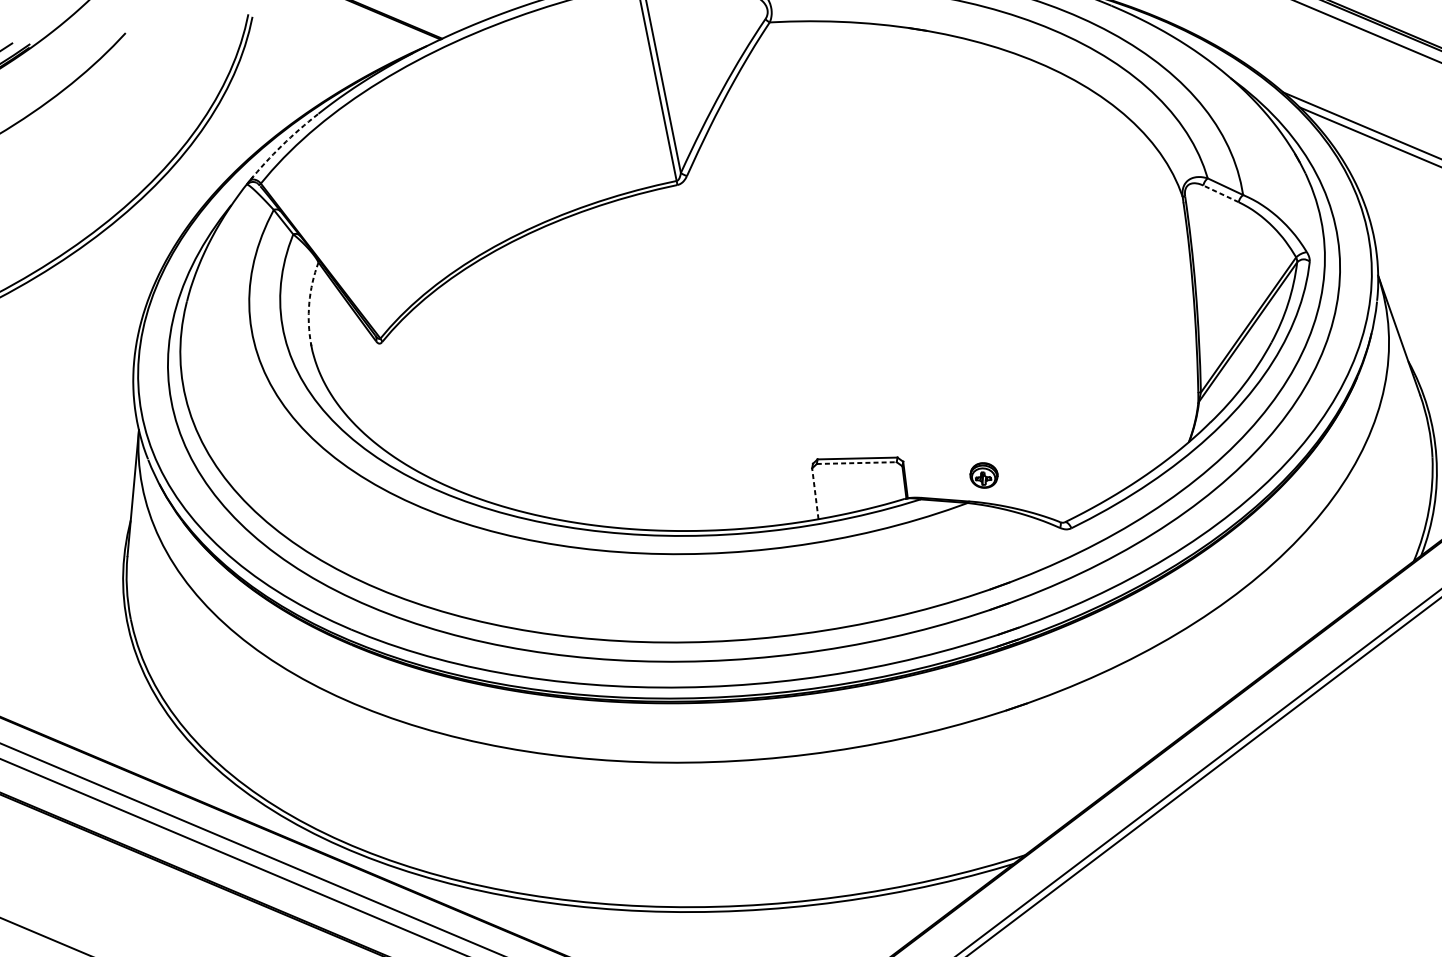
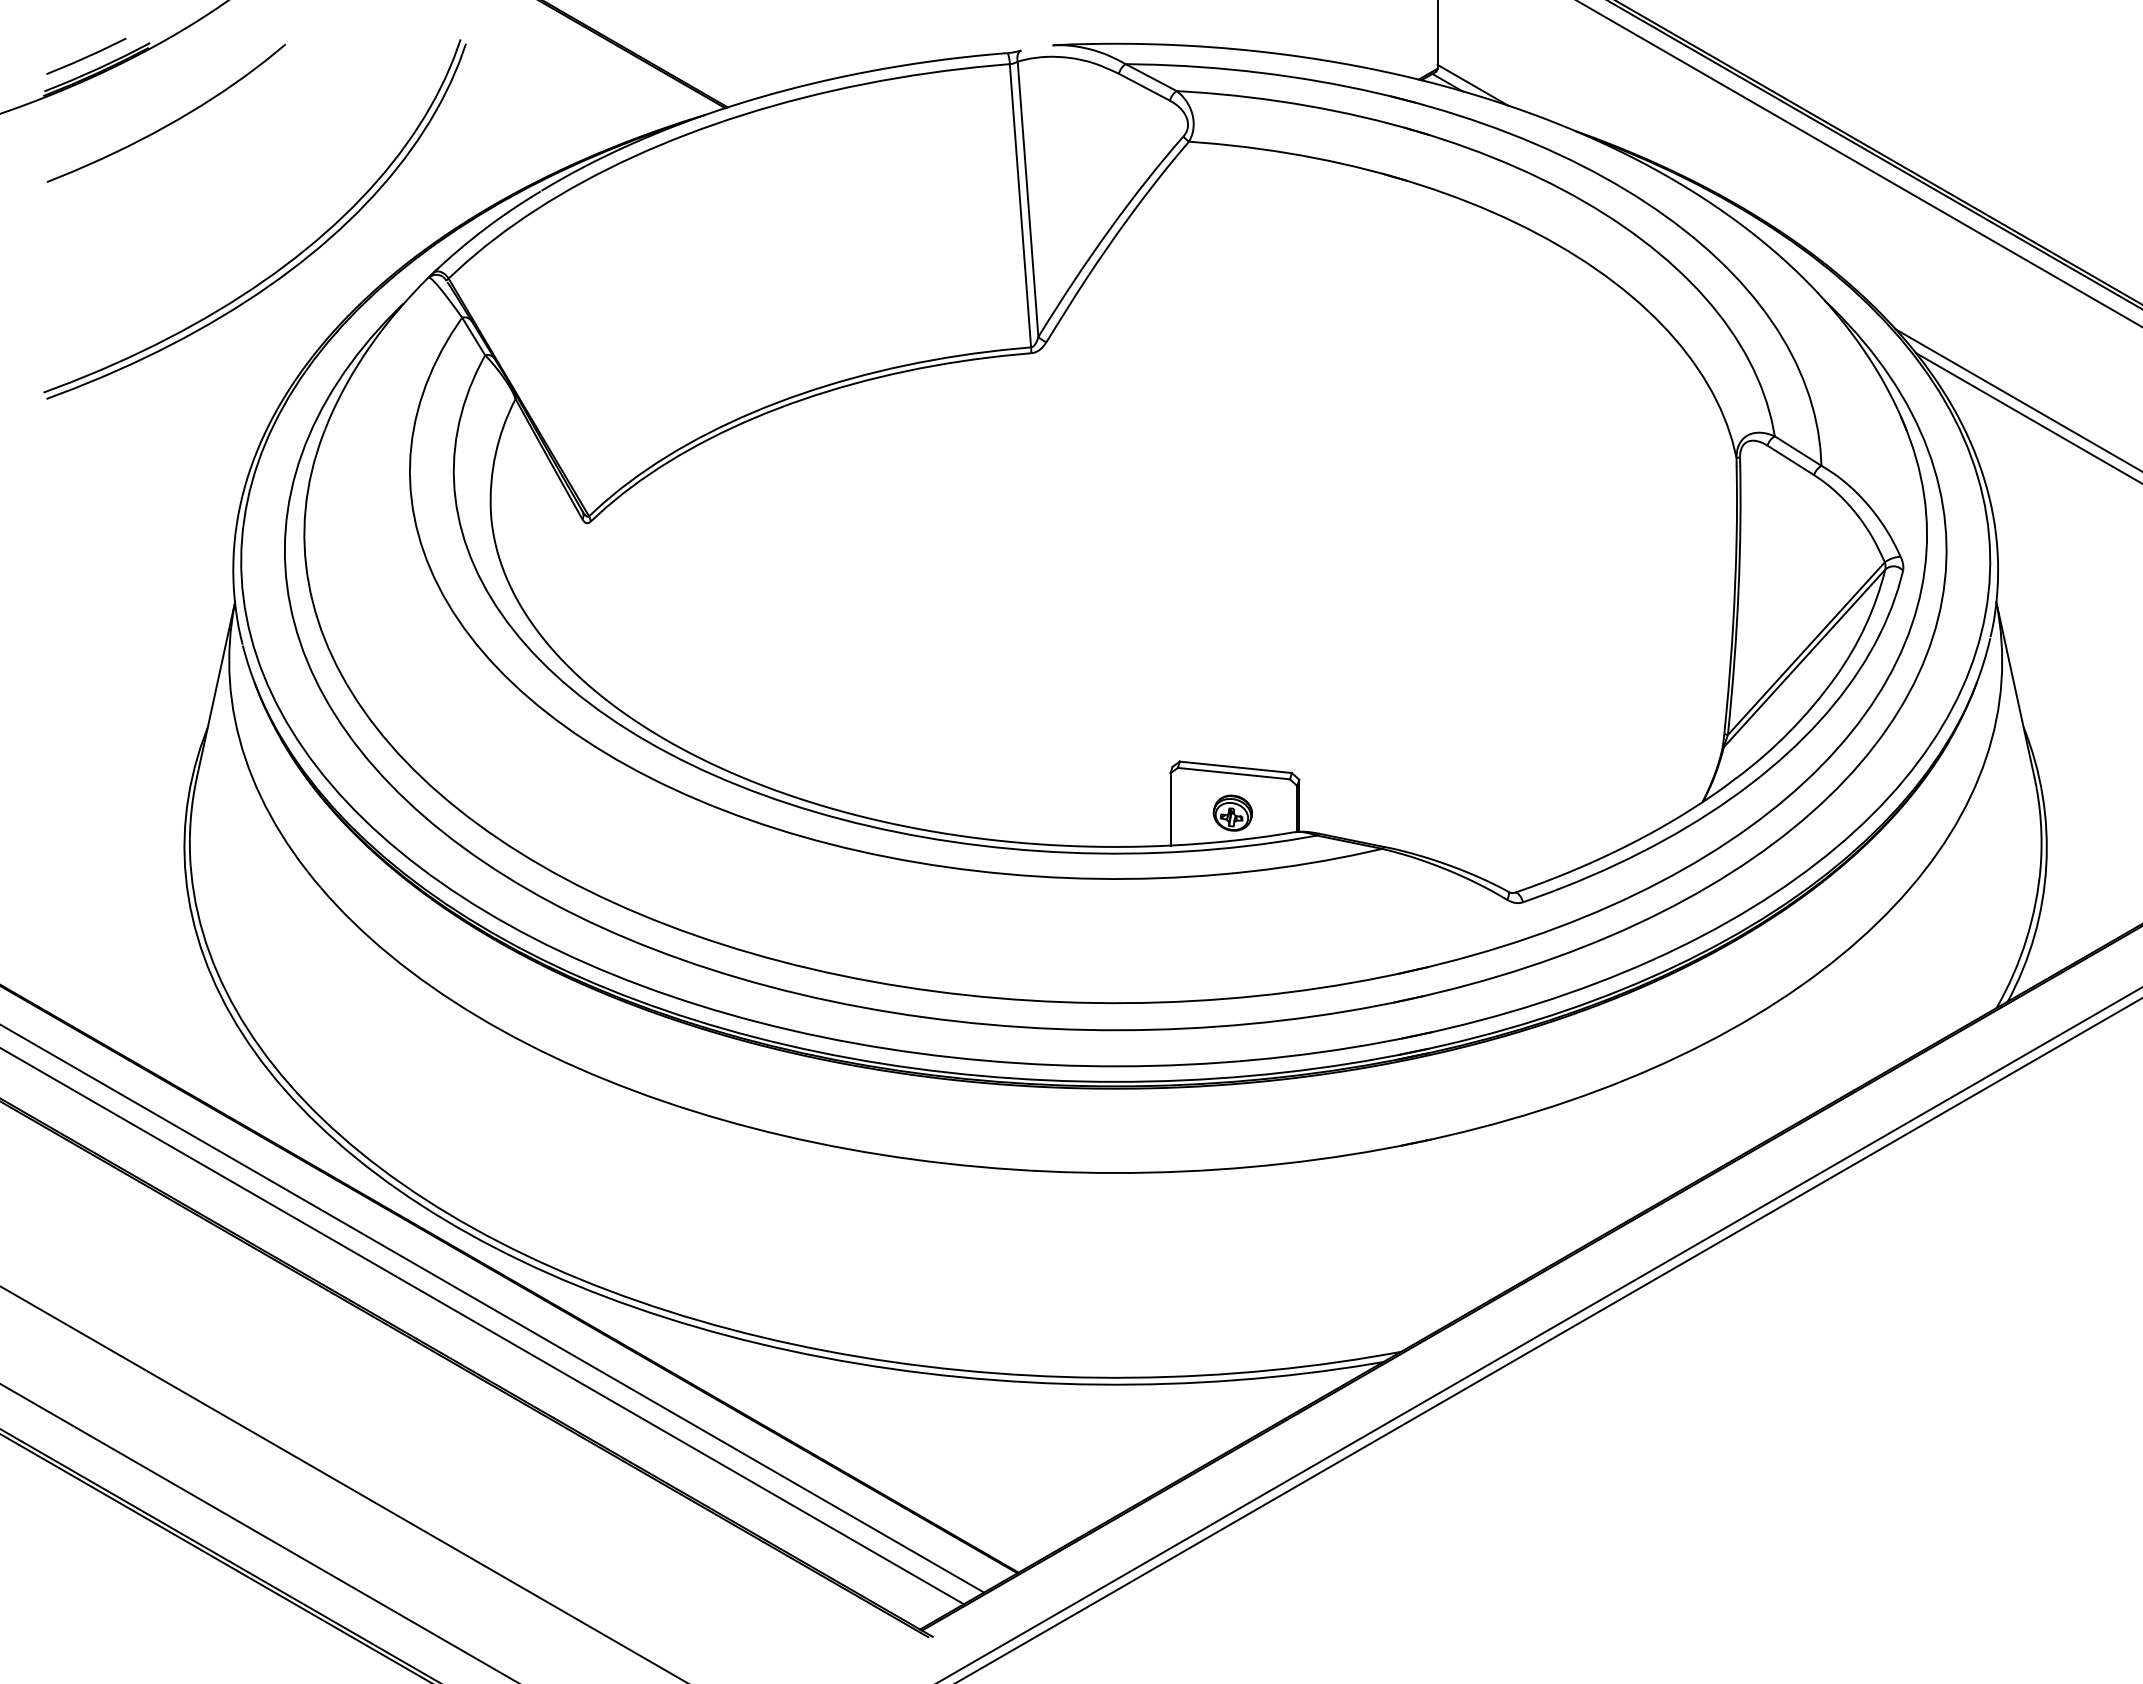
arc: (281, 145) -> (484, 229), dashed -> solid
line: (1220, 194) -> (1790, 460), dashed -> solid
arc: (309, 303) -> (495, 454), dashed -> solid
line: (857, 462) -> (1234, 773), dashed -> solid
part: (983, 475) -> (1232, 812), moved
line: (815, 493) -> (1170, 808), dashed -> solid

